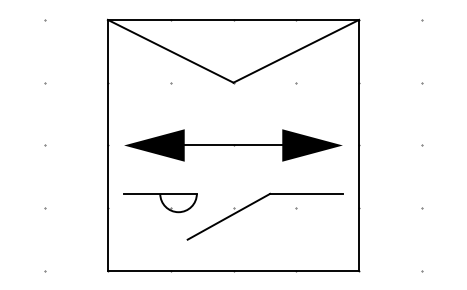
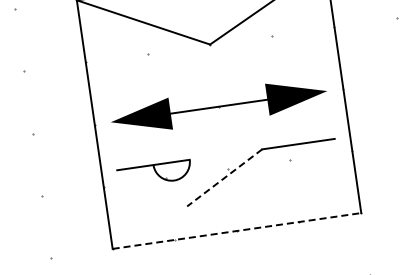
line: (228, 217) -> (224, 178), solid -> dashed
line: (233, 271) -> (237, 231), solid -> dashed

